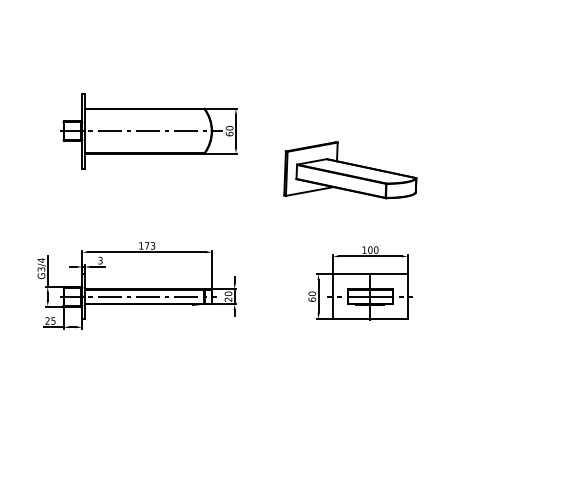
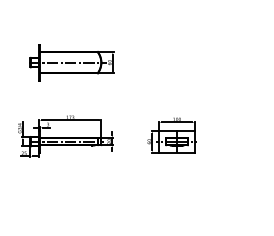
part: (350, 168) -> (167, 80), removed

